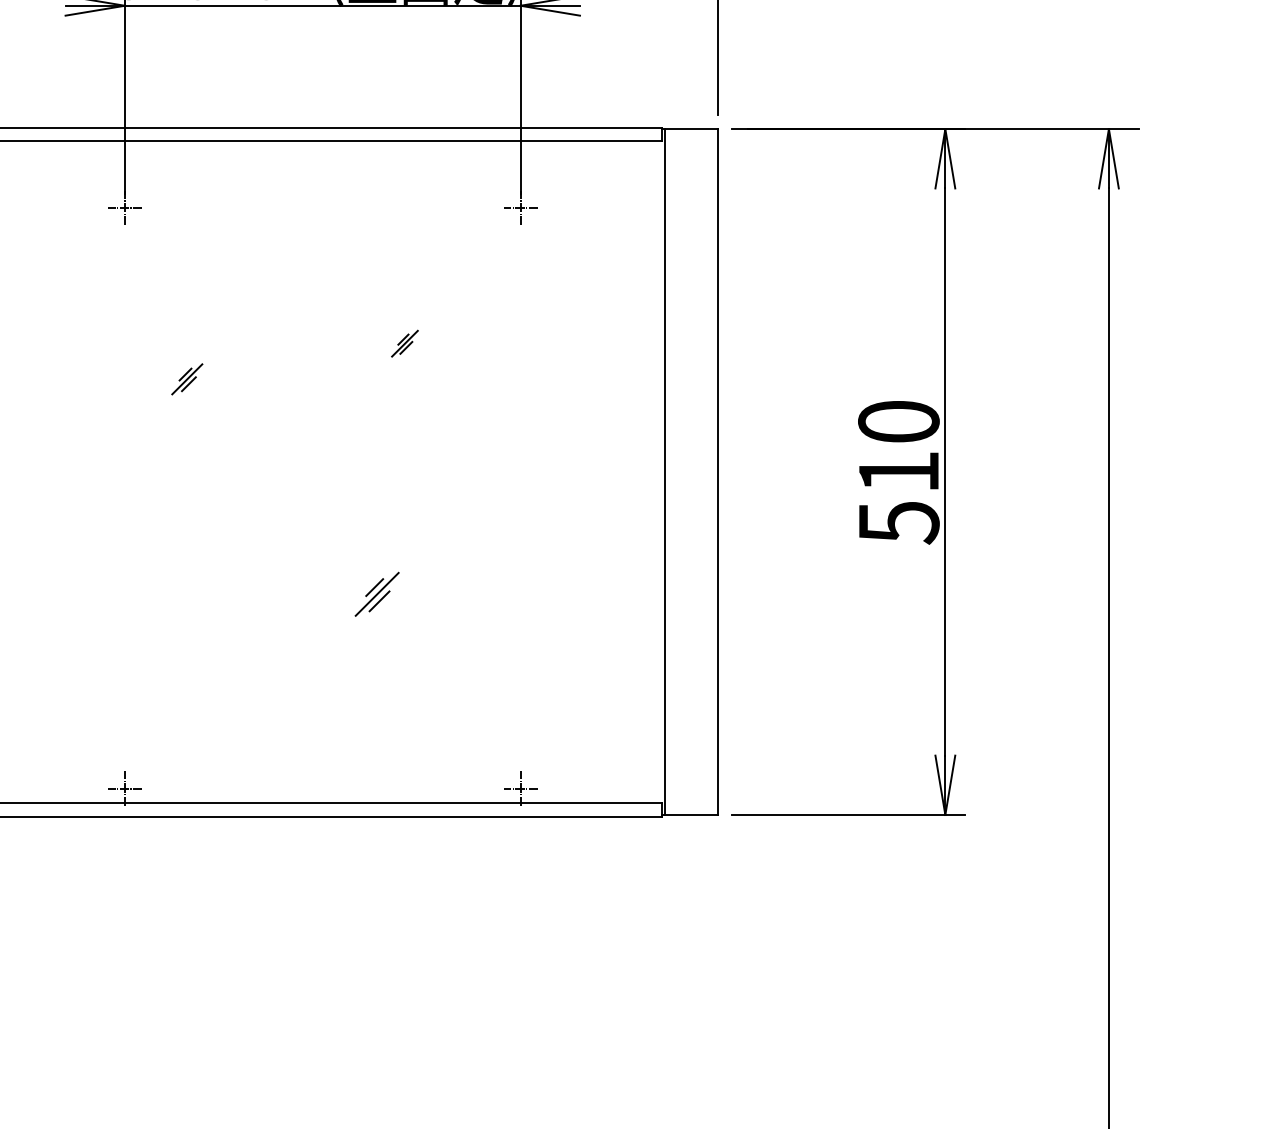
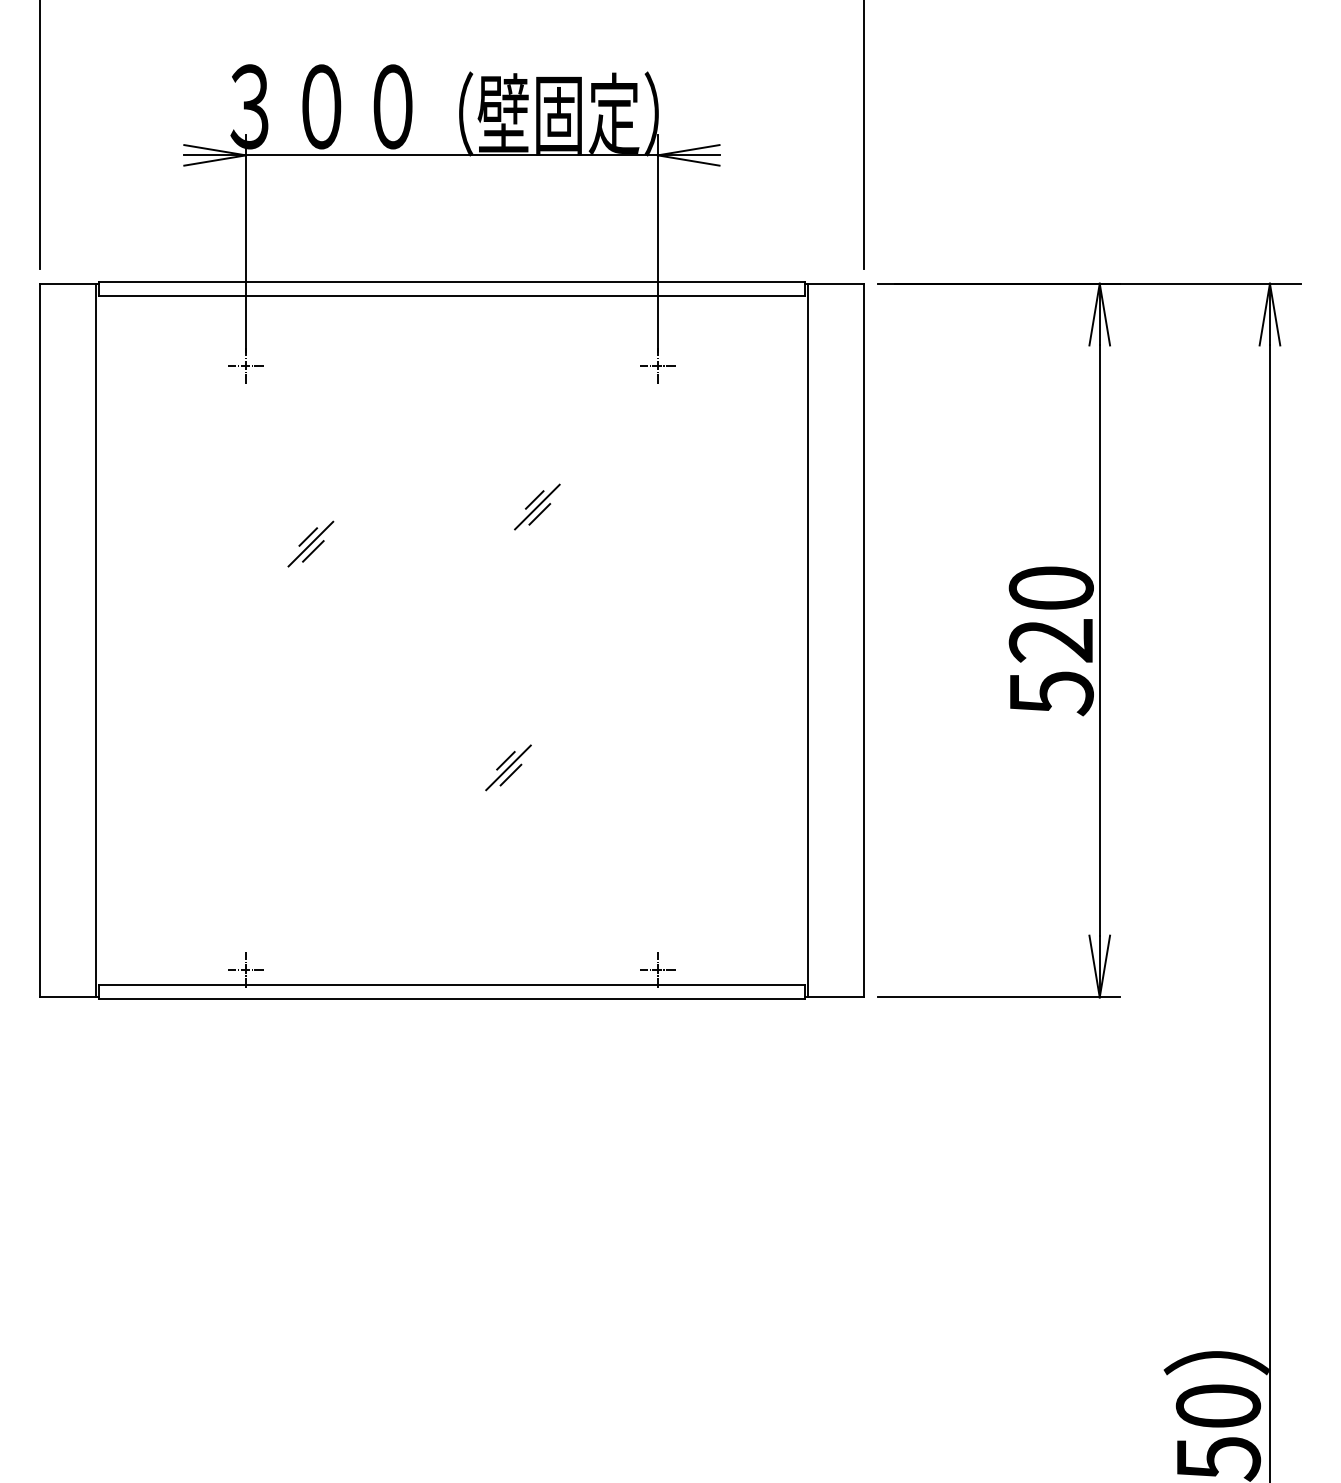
part: (405, 343) -> (537, 506), size x1.67
part: (186, 378) -> (310, 543), size x1.43
text: (898, 471) -> (1050, 640), 510 -> 520

